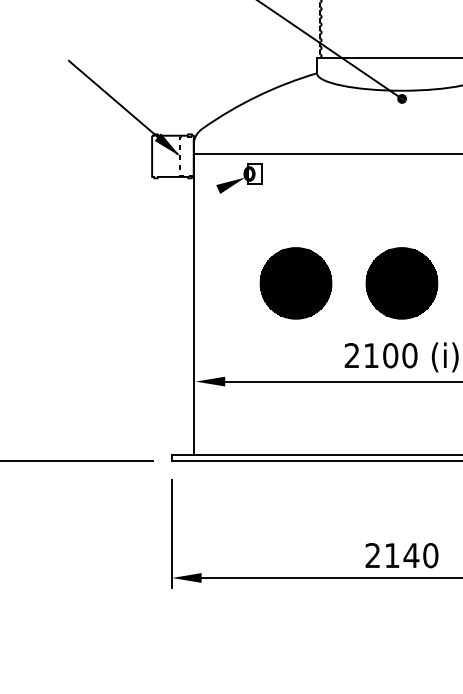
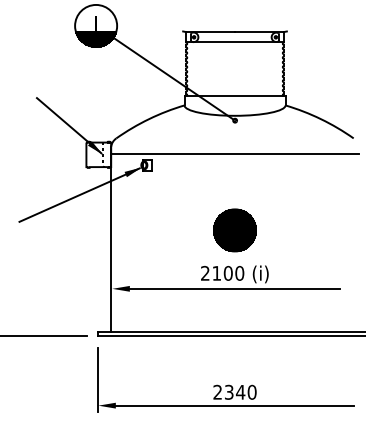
line: (140, 223) -> (79, 194), added
part: (295, 283) -> (171, 230), removed
text: (392, 554) -> (229, 391), 2140 -> 2340

